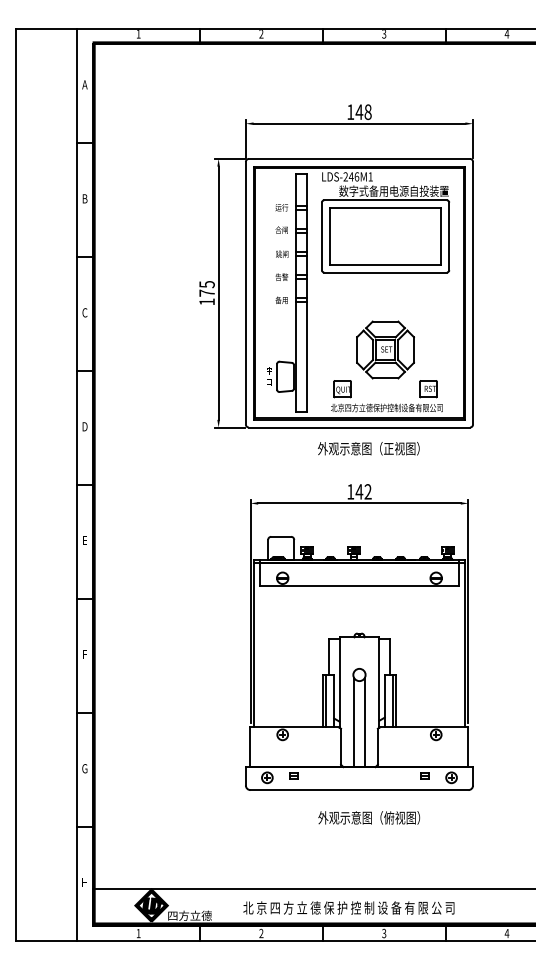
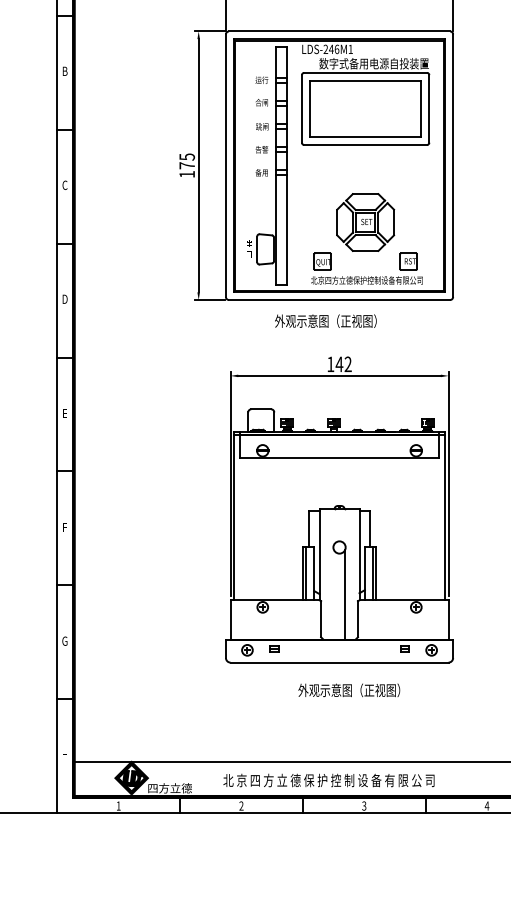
text: (368, 448) -> (325, 321), moved
line: (354, 722) -> (334, 595), removed
text: (389, 817) -> (369, 690), 外观示意图（俯视图） -> 外观示意图（正视图）

